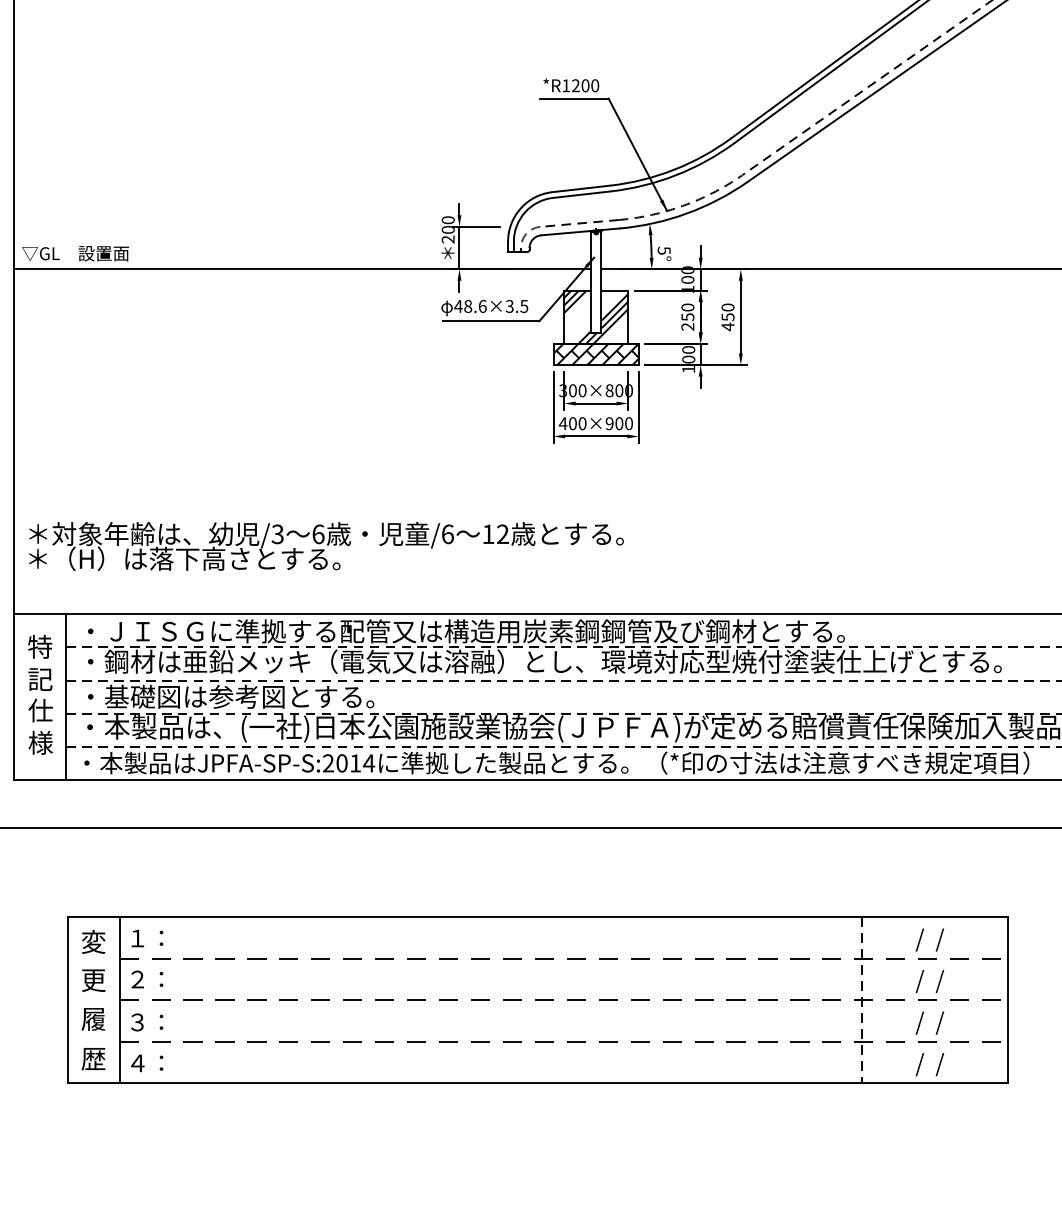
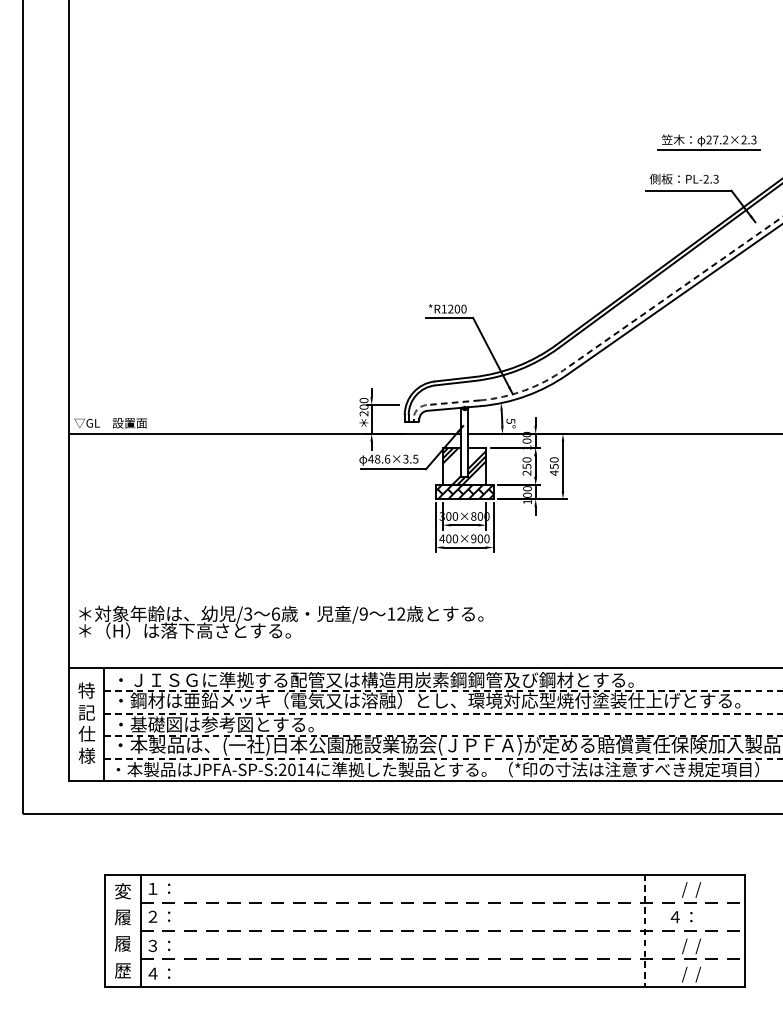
text: (447, 533) -> (363, 613), /6 -> /9
text: (92, 980) -> (122, 917), 更 -> 履
text: (921, 980) -> (685, 917), /  / -> ４：

